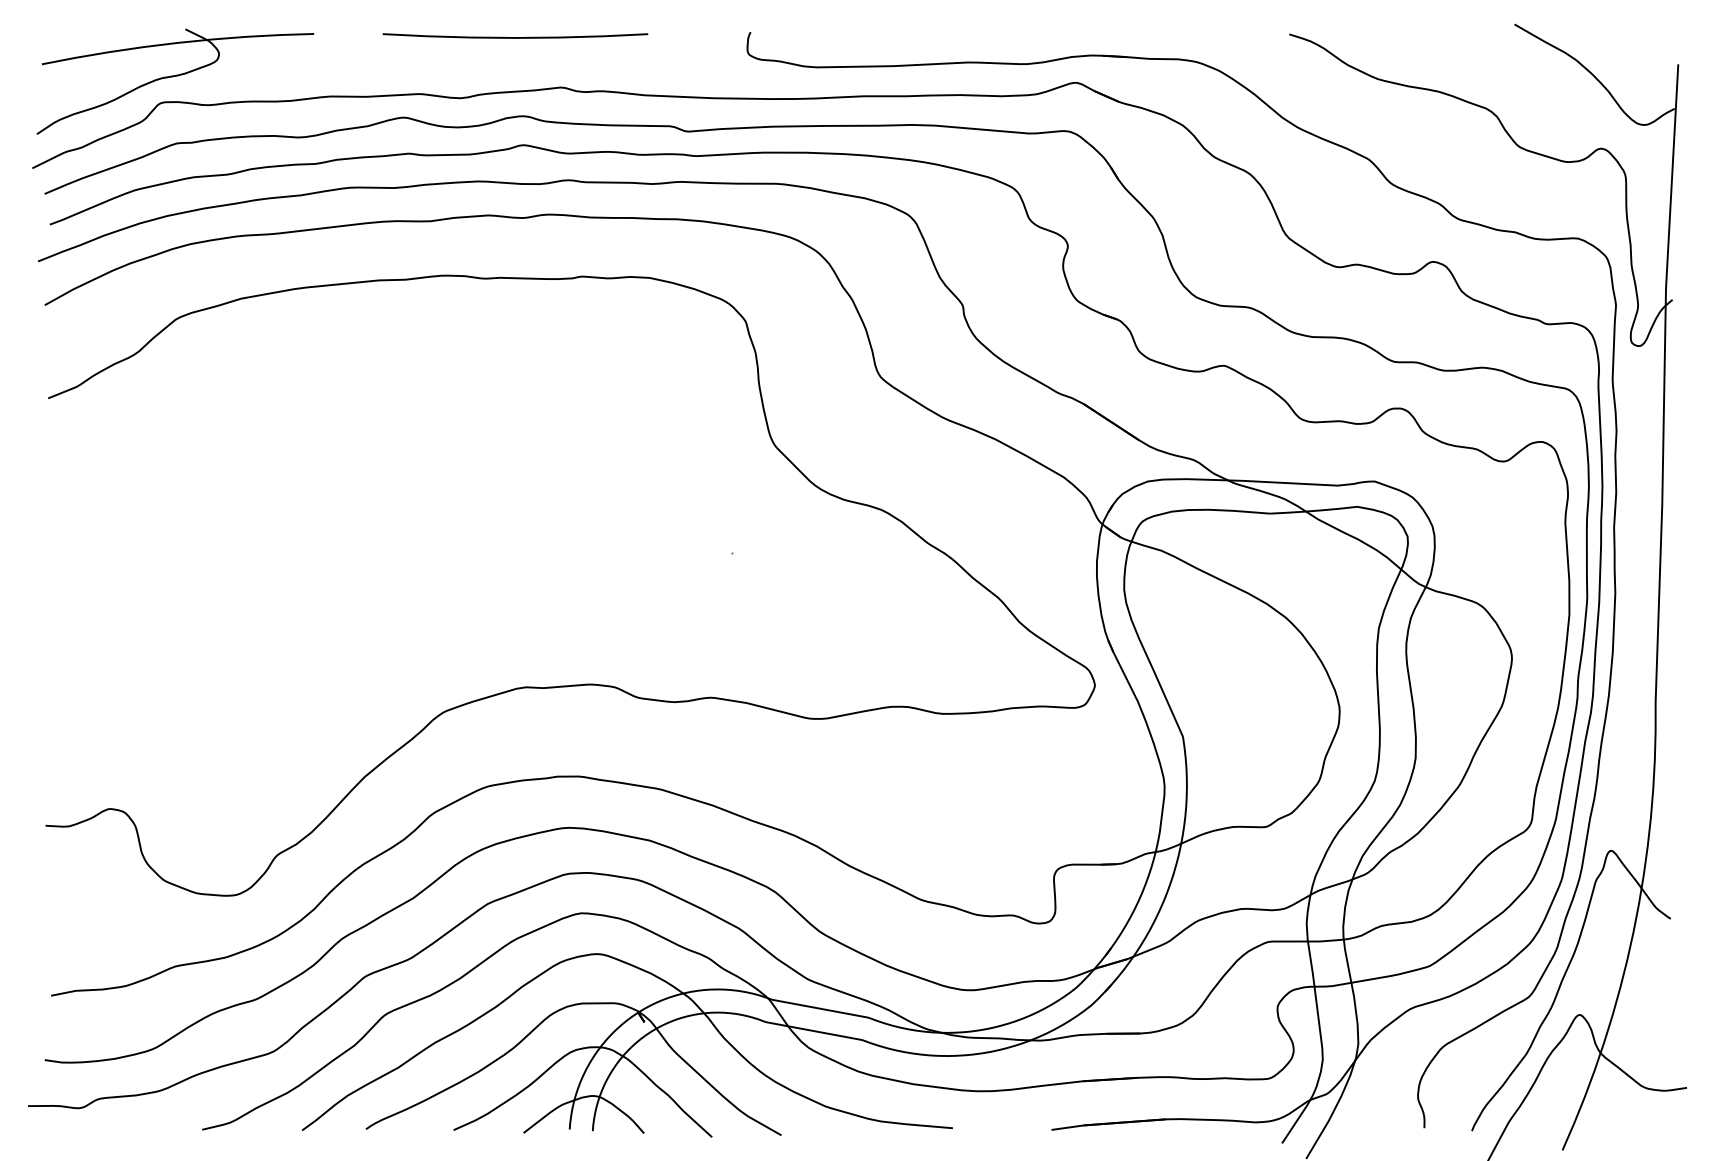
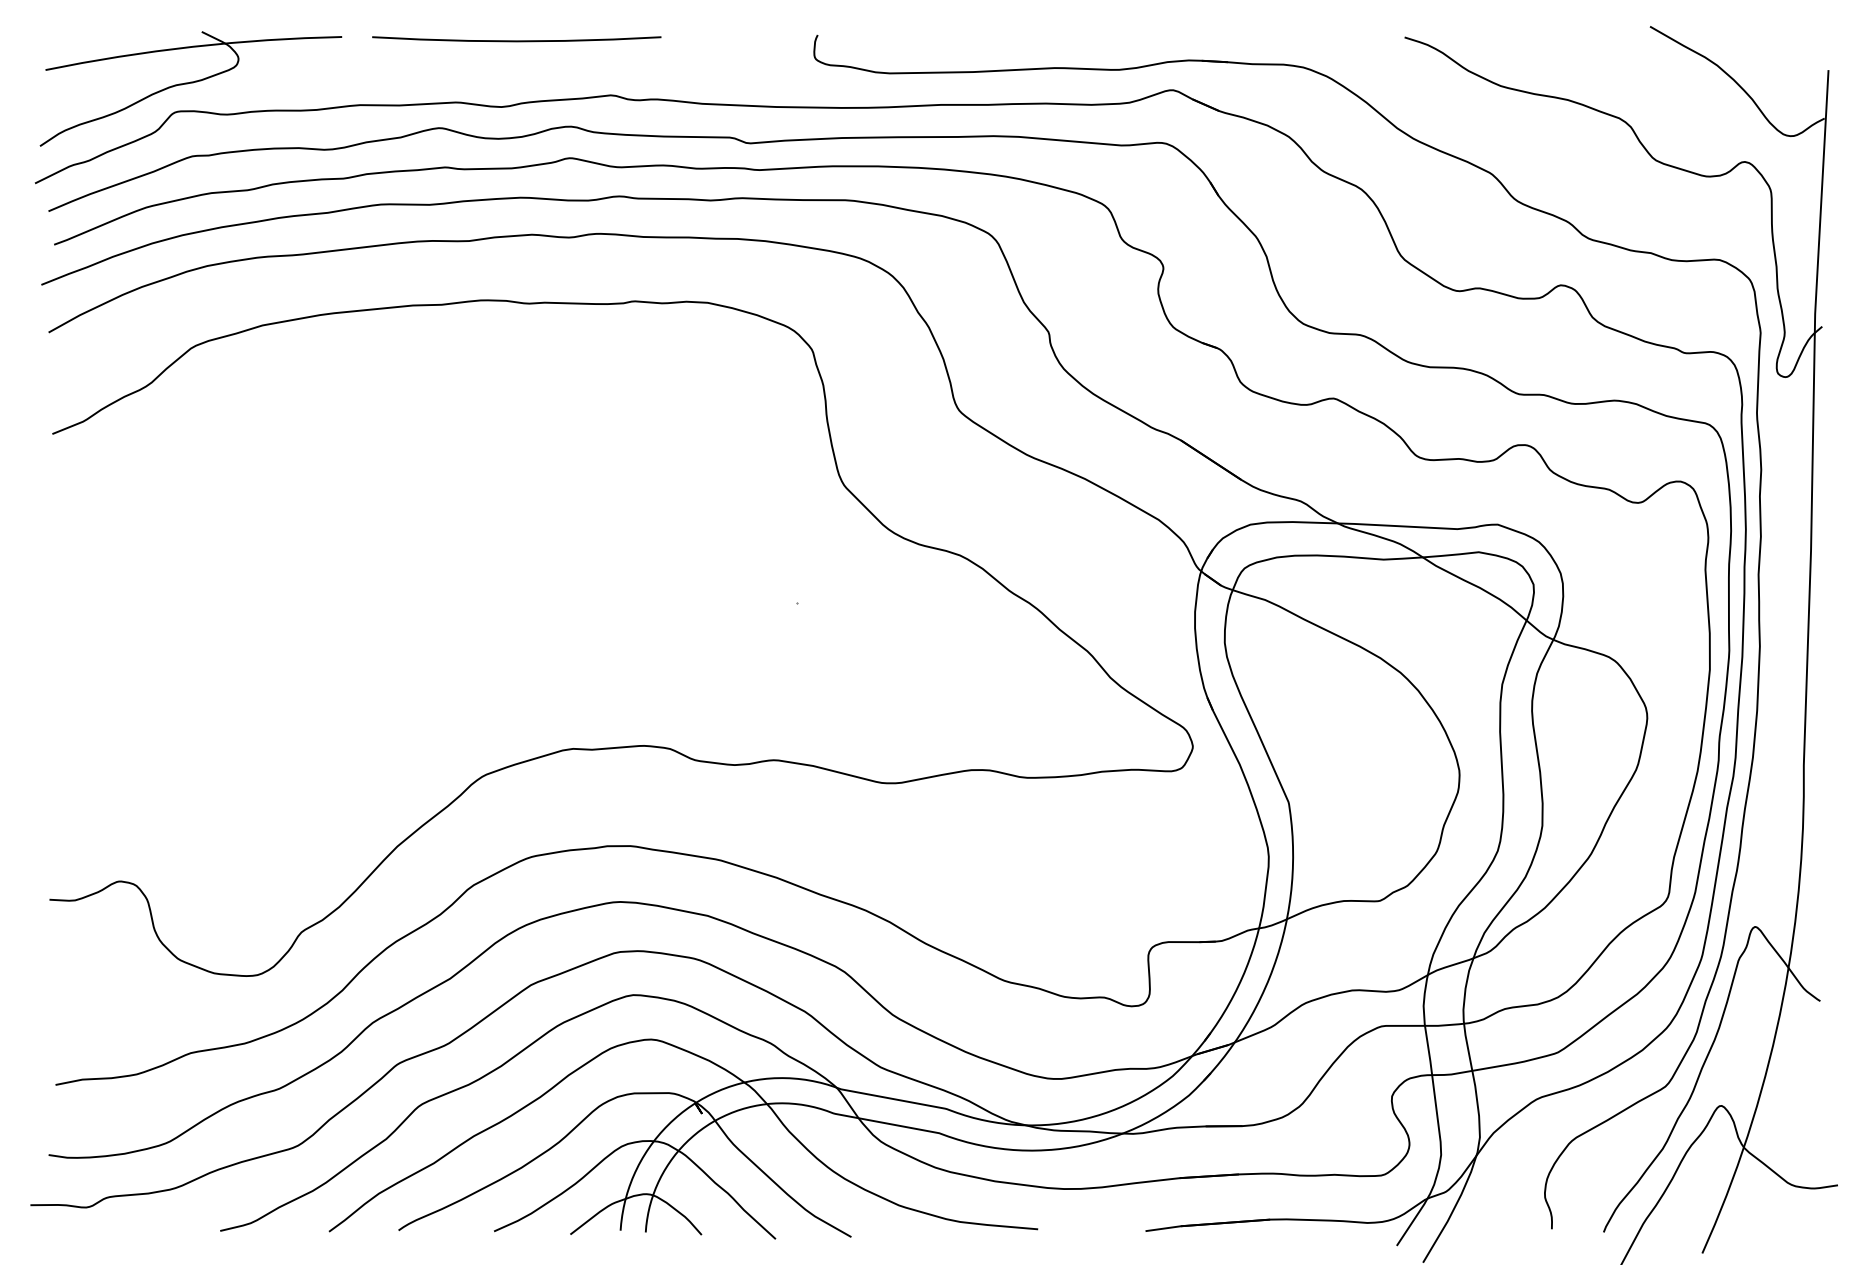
curve: (515, 37) -> (516, 40), moved

